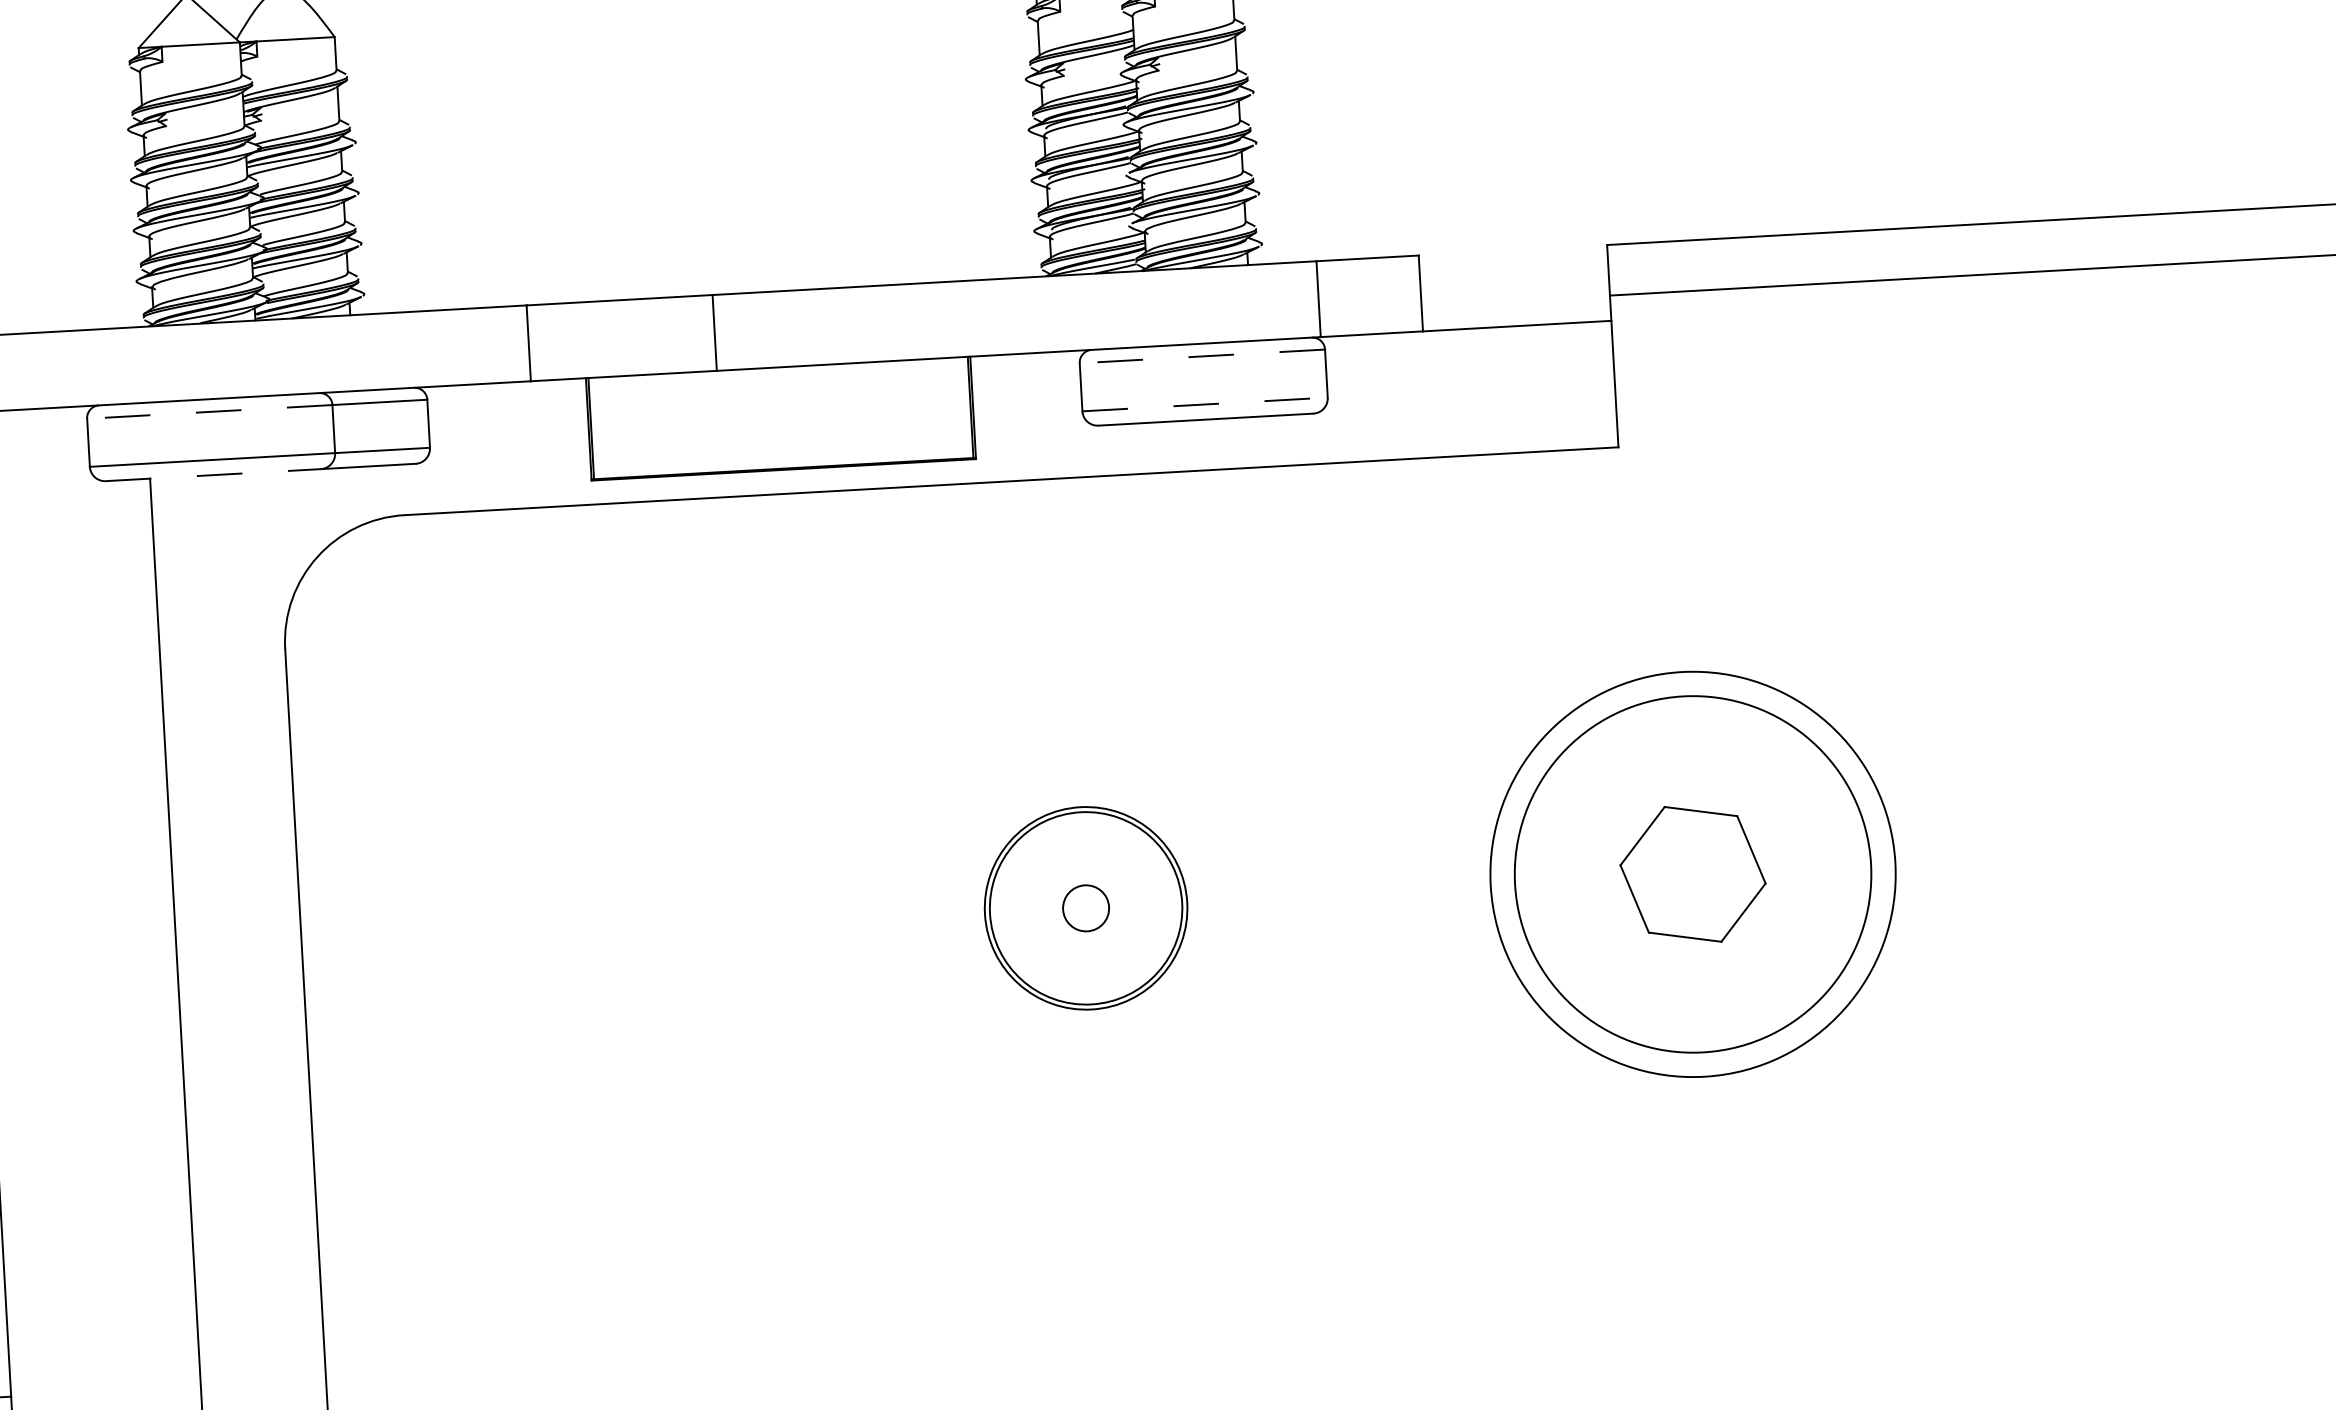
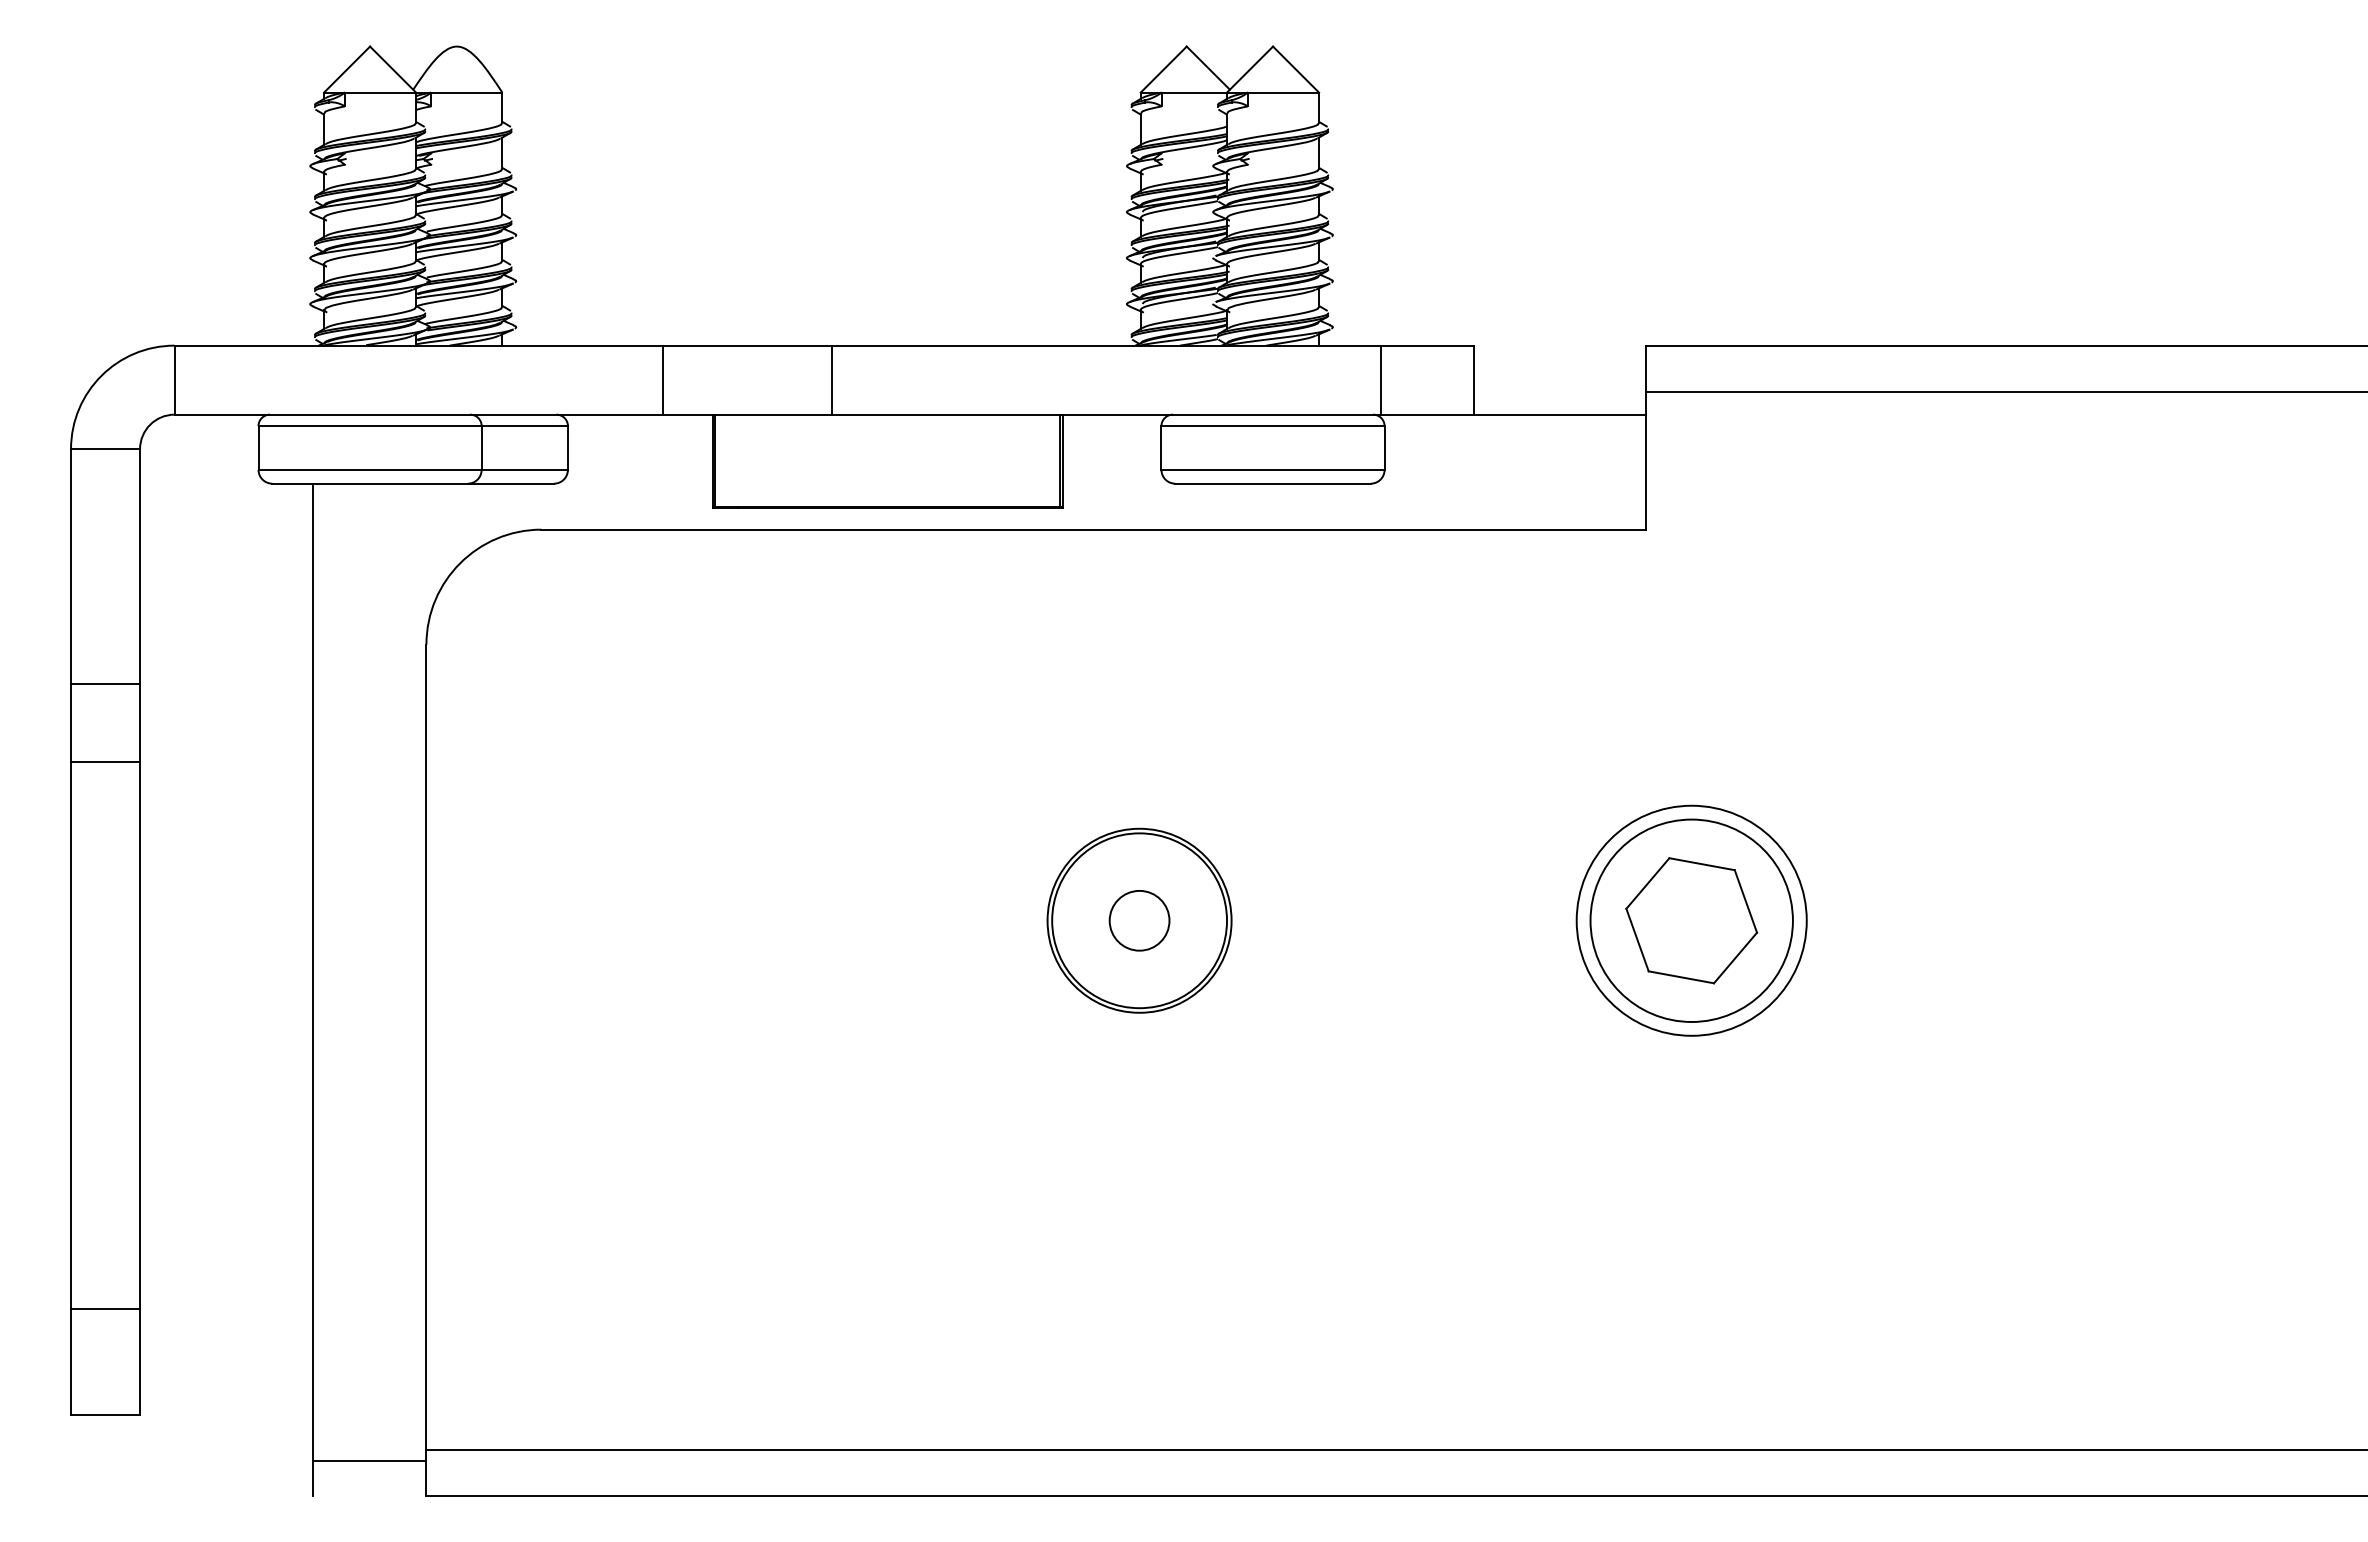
line: (1202, 356) -> (1273, 426), dashed -> solid
line: (1205, 404) -> (1273, 469), dashed -> solid
line: (210, 412) -> (370, 426), dashed -> solid
line: (213, 474) -> (370, 483), dashed -> solid
circle: (1692, 874) -> (1691, 920), size x0.62
circle: (1692, 874) -> (1691, 920), size x0.62
circle: (1085, 908) -> (1139, 920), size x1.43

